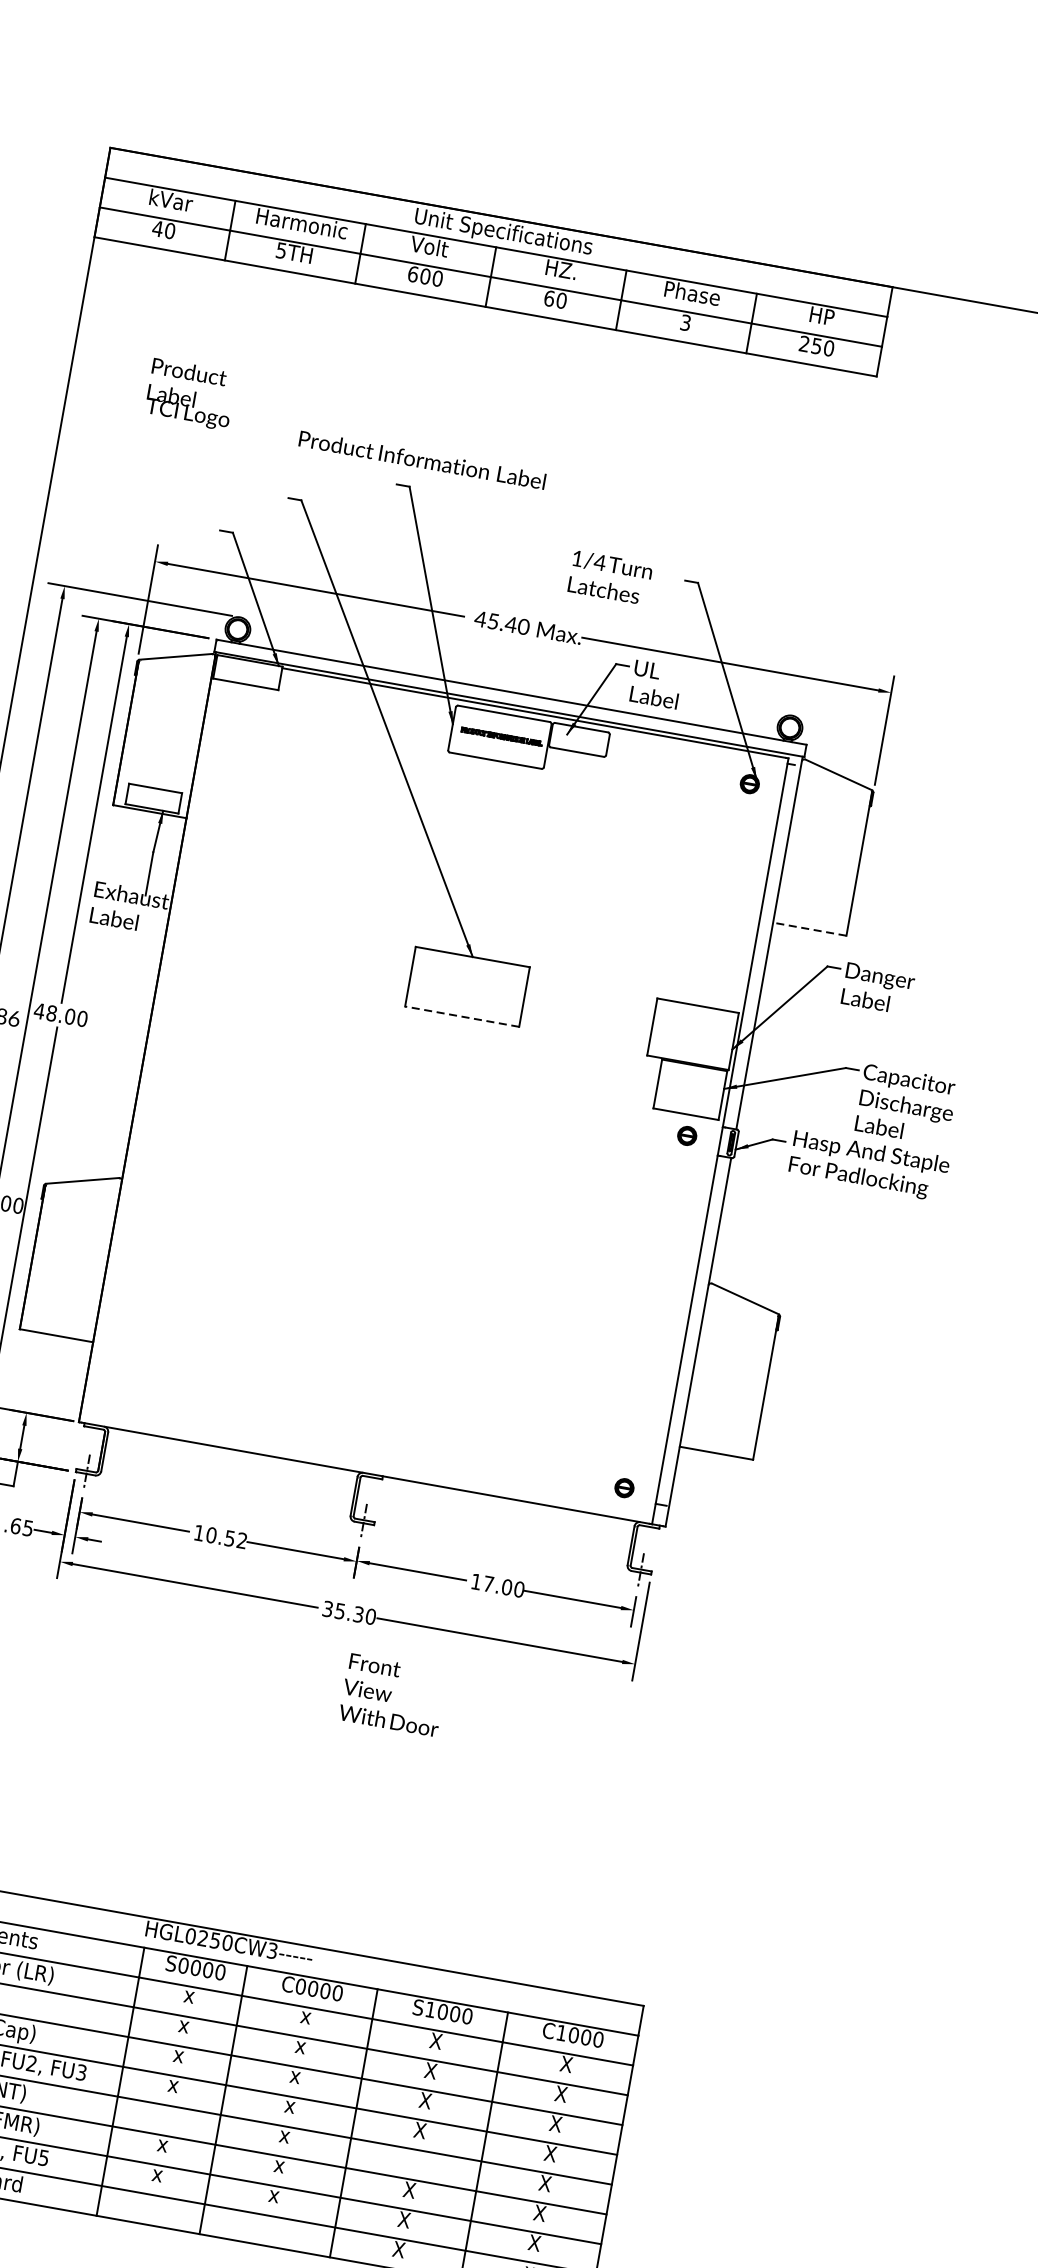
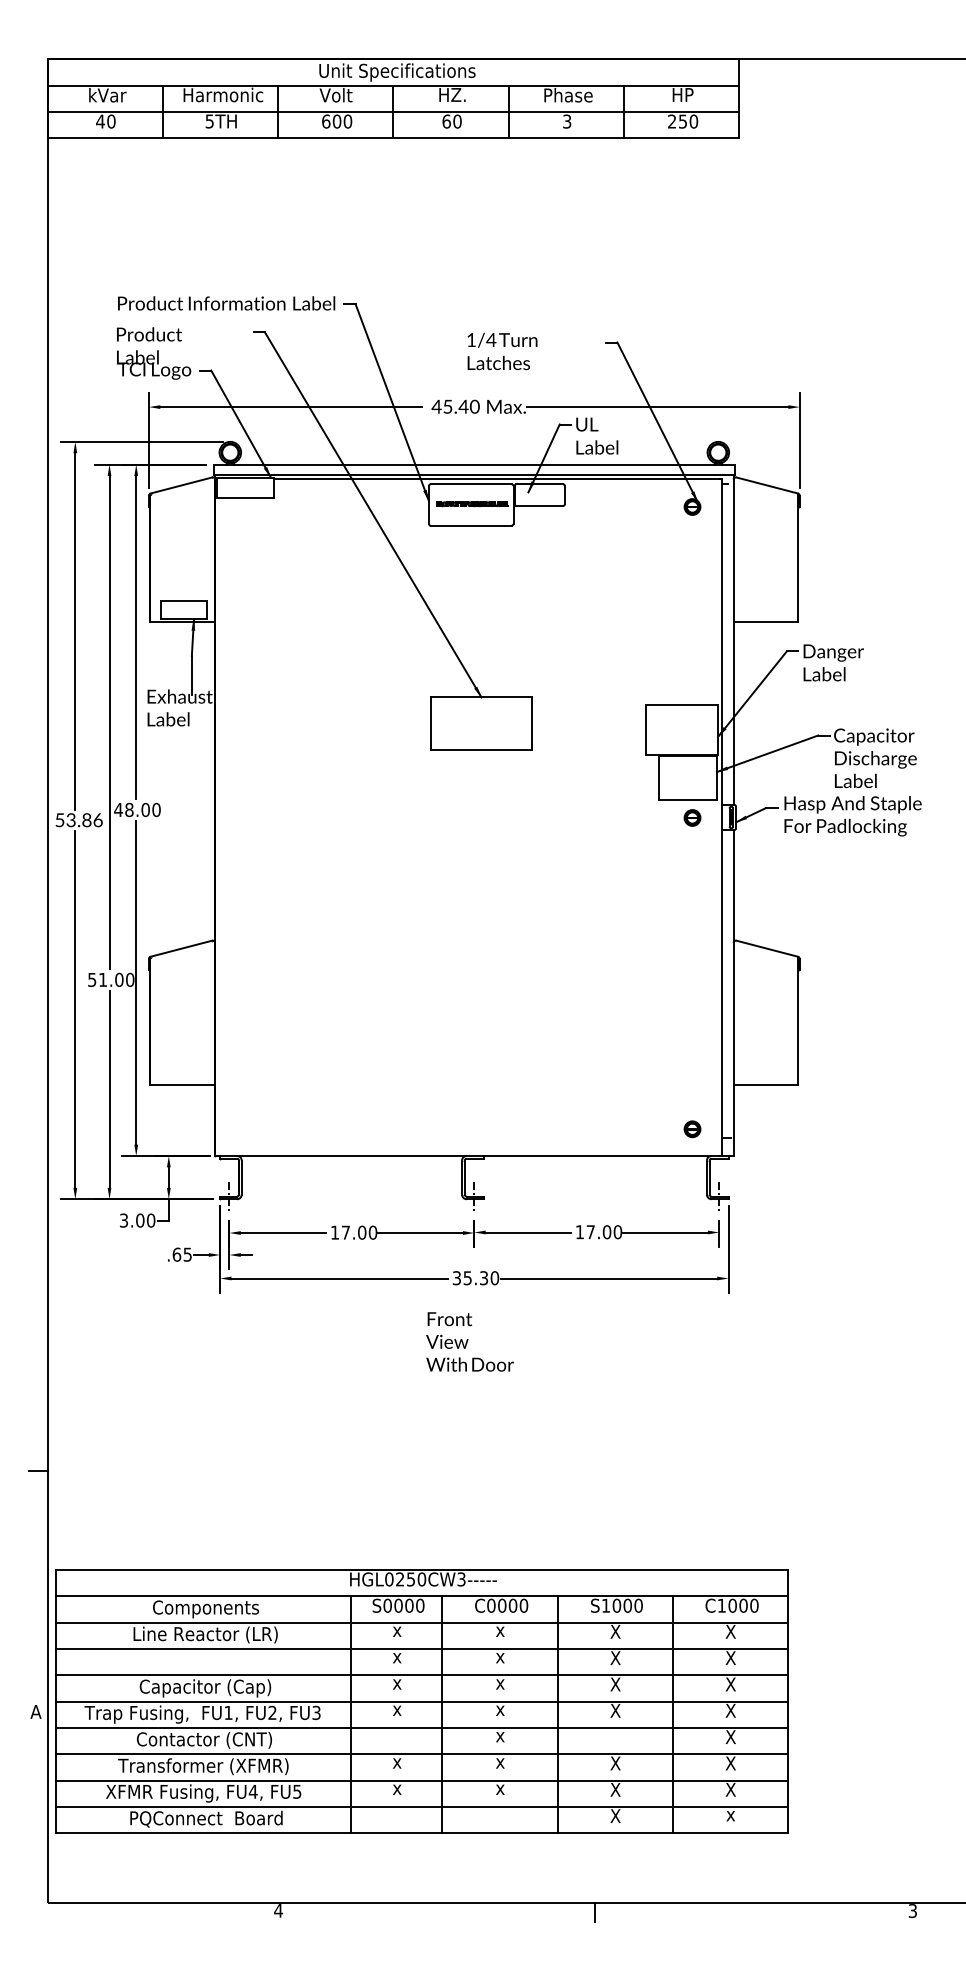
text: (191, 394) -> (154, 353), moved
text: (422, 460) -> (226, 303), moved
text: (610, 577) -> (502, 351), moved
line: (809, 929) -> (765, 622), dashed -> solid
line: (462, 1017) -> (481, 750), dashed -> solid
text: (226, 1537) -> (359, 1232), 10.52 -> 17.00
text: (392, 1694) -> (469, 1341), moved

